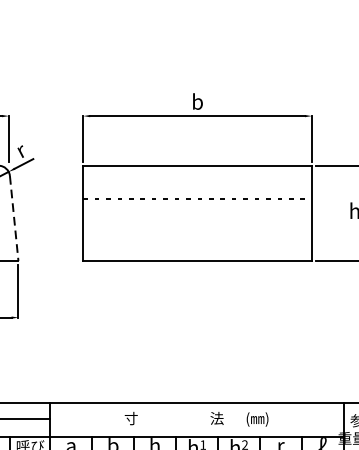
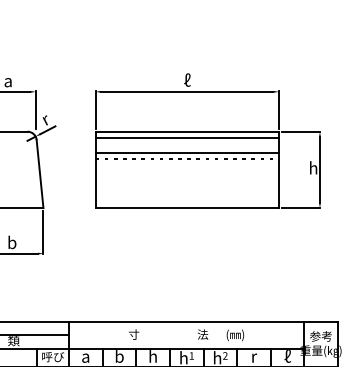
text: (197, 100) -> (187, 79), b -> ℓ
line: (196, 172) -> (186, 137), added
line: (196, 192) -> (186, 153), added
line: (14, 219) -> (40, 174), dashed -> solid

